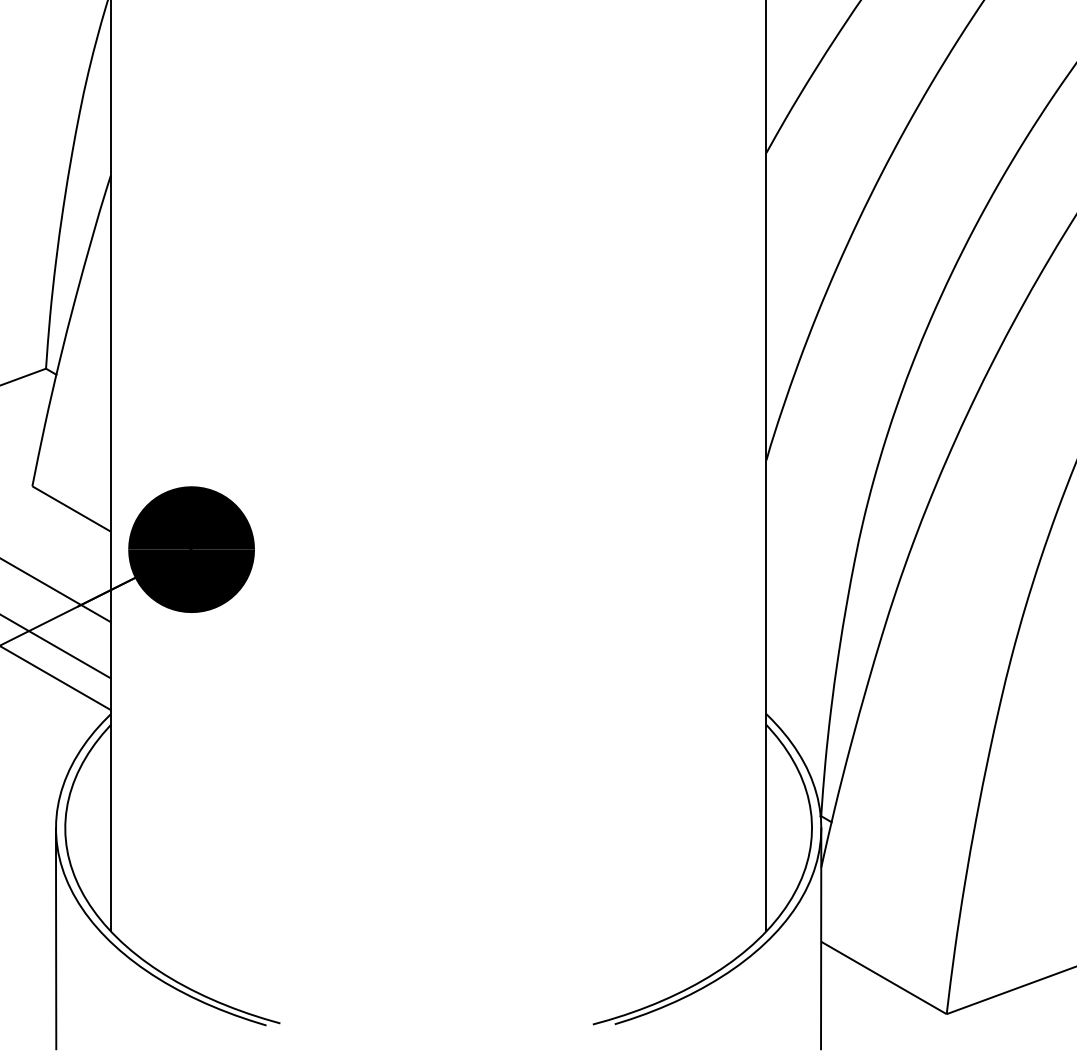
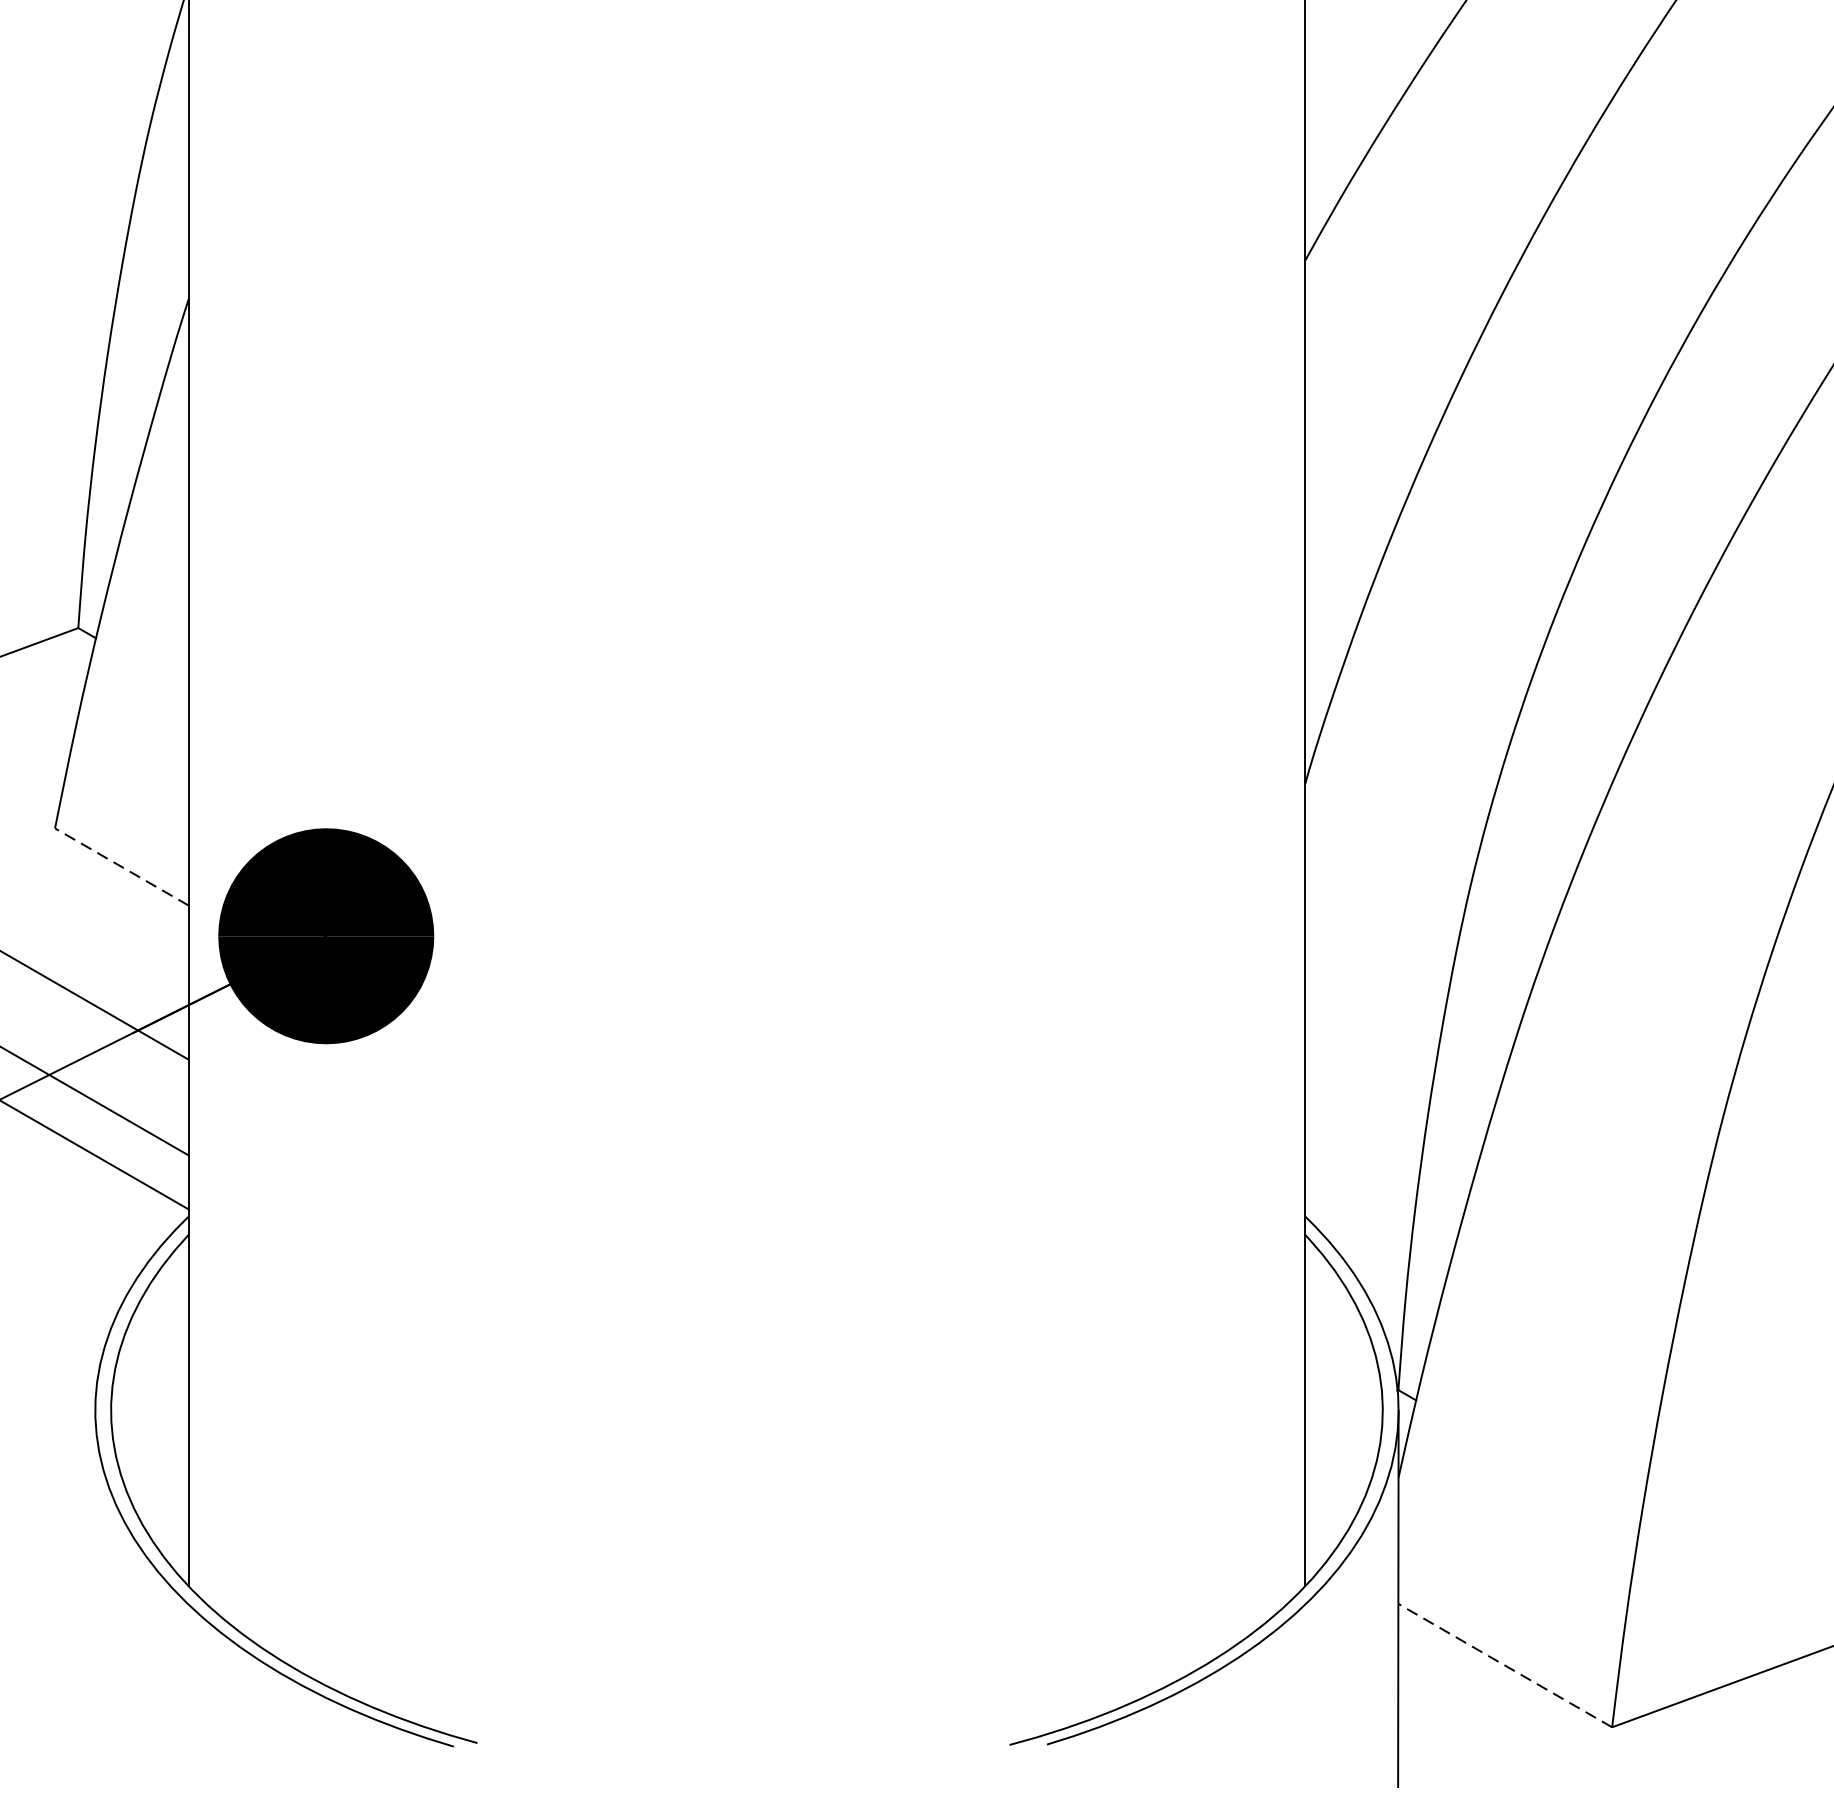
line: (72, 509) -> (123, 867), solid -> dashed
line: (55, 938) -> (94, 1598), removed
line: (883, 977) -> (1504, 1664), solid -> dashed

